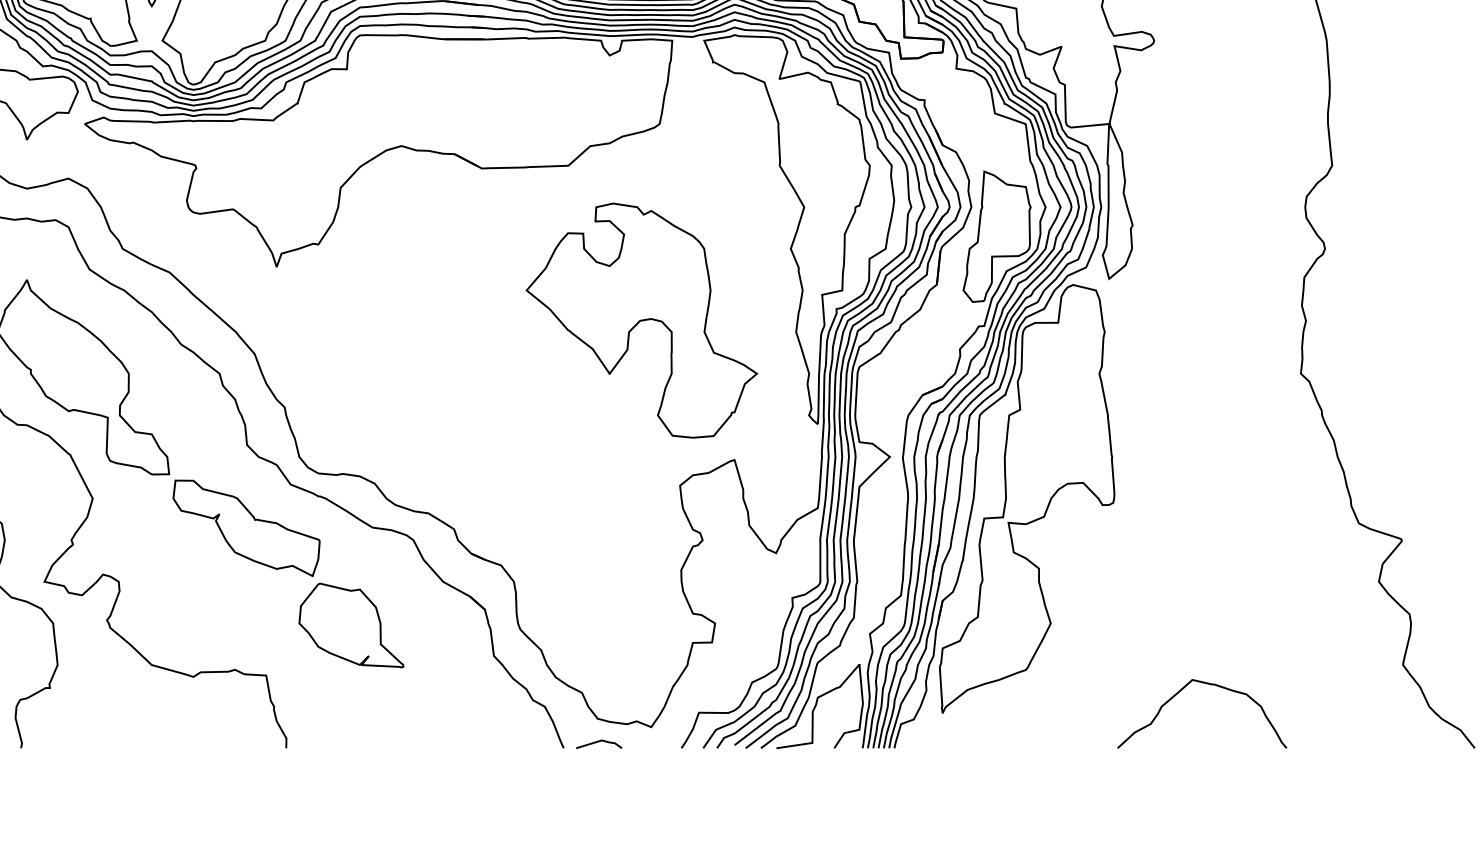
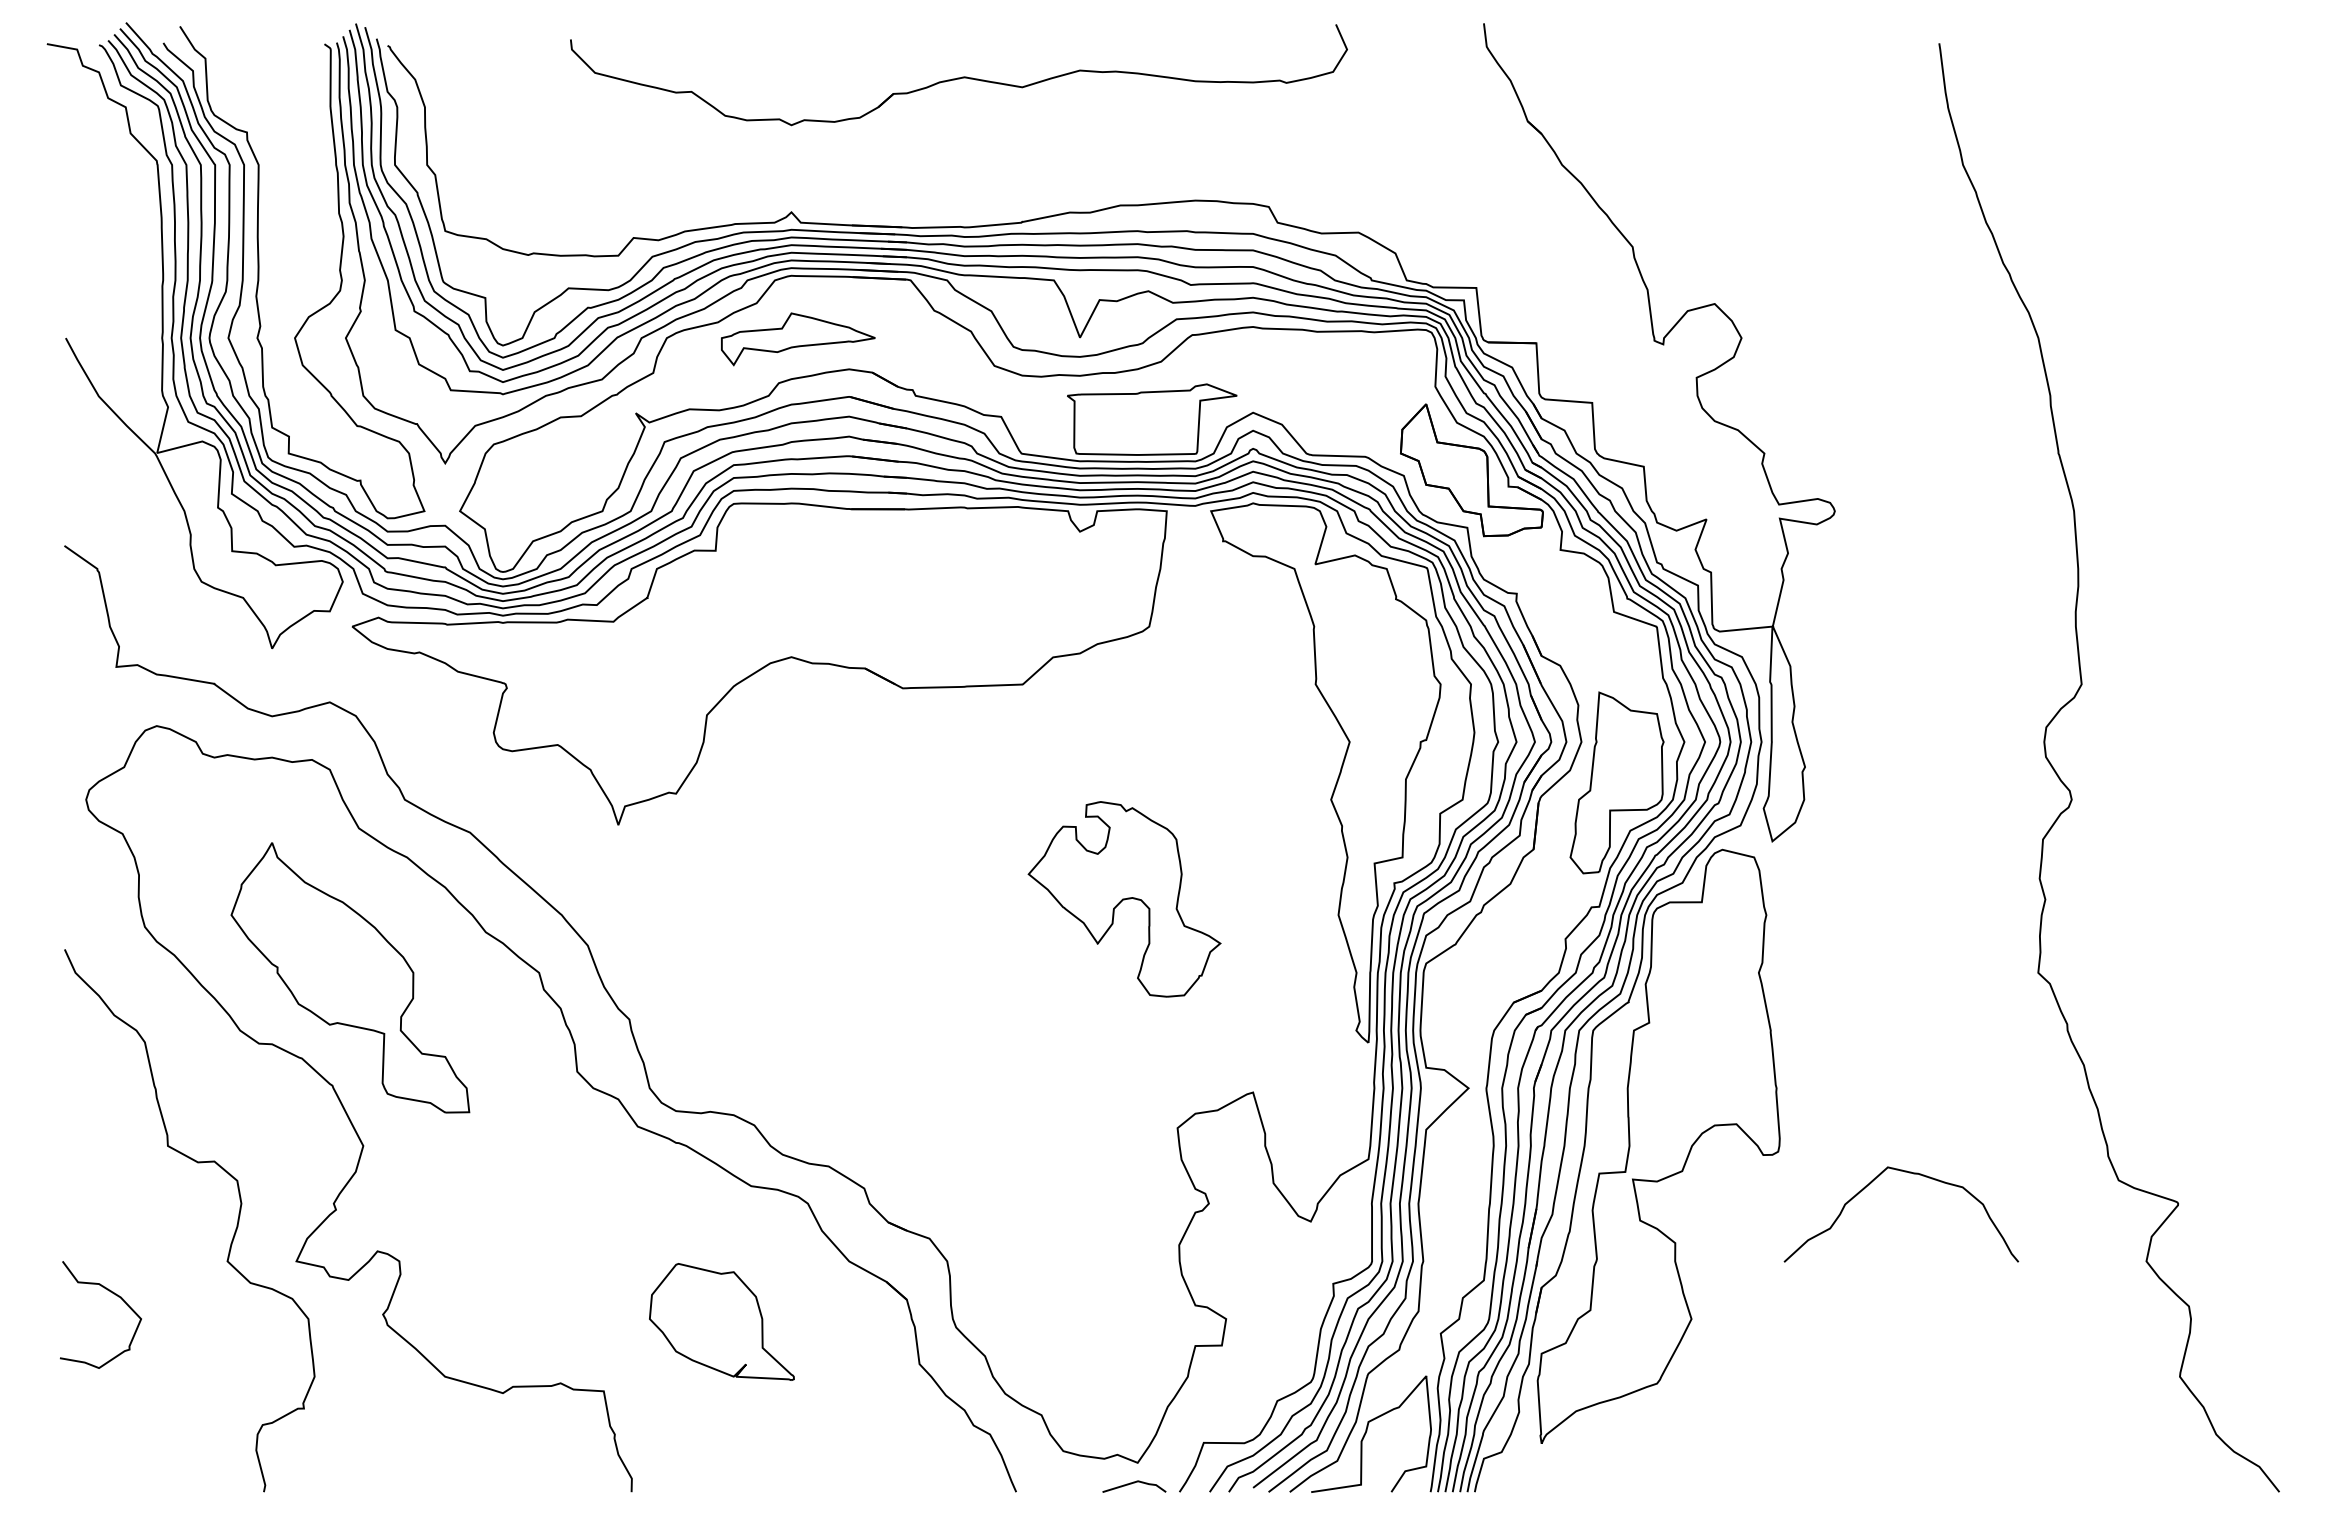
part: (641, 320) -> (1124, 899), size x0.6
part: (246, 528) -> (576, 1187), removed
curve: (1210, 685) -> (1913, 1174), moved
line: (599, 742) -> (1134, 1483), moved

